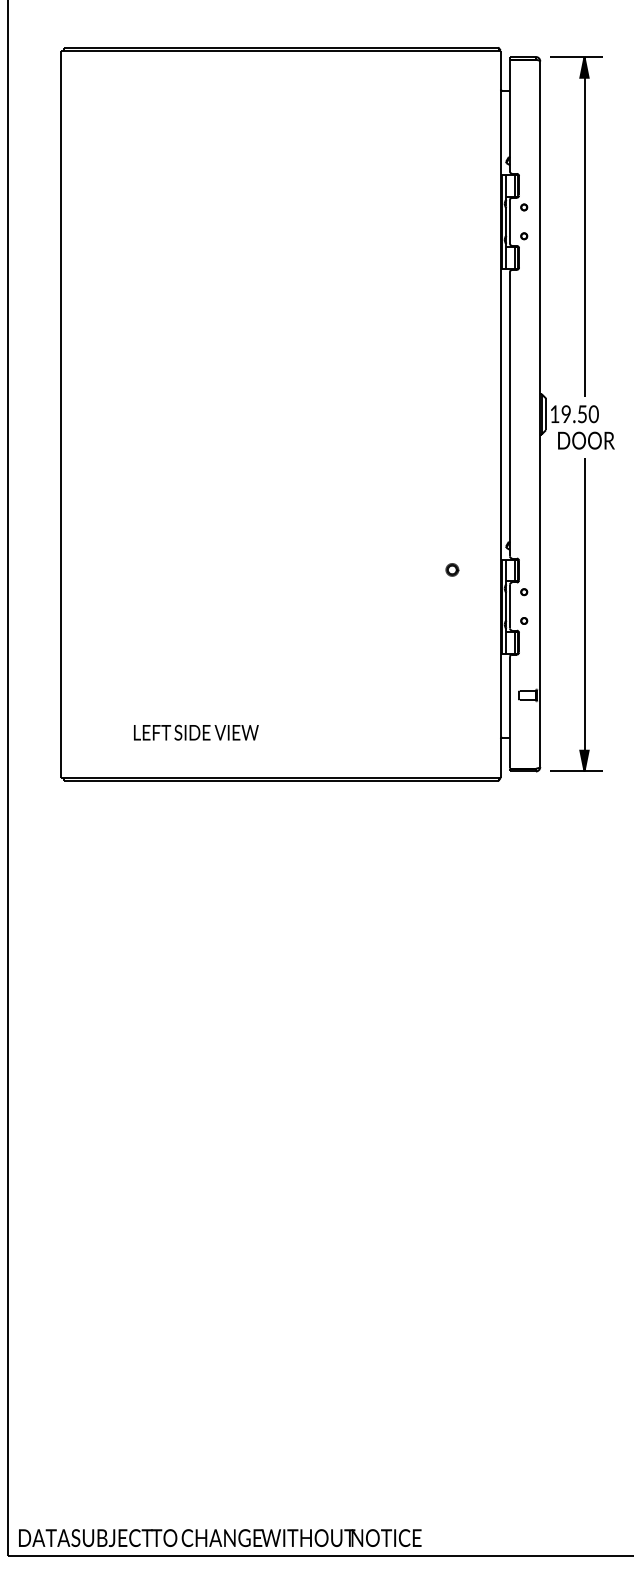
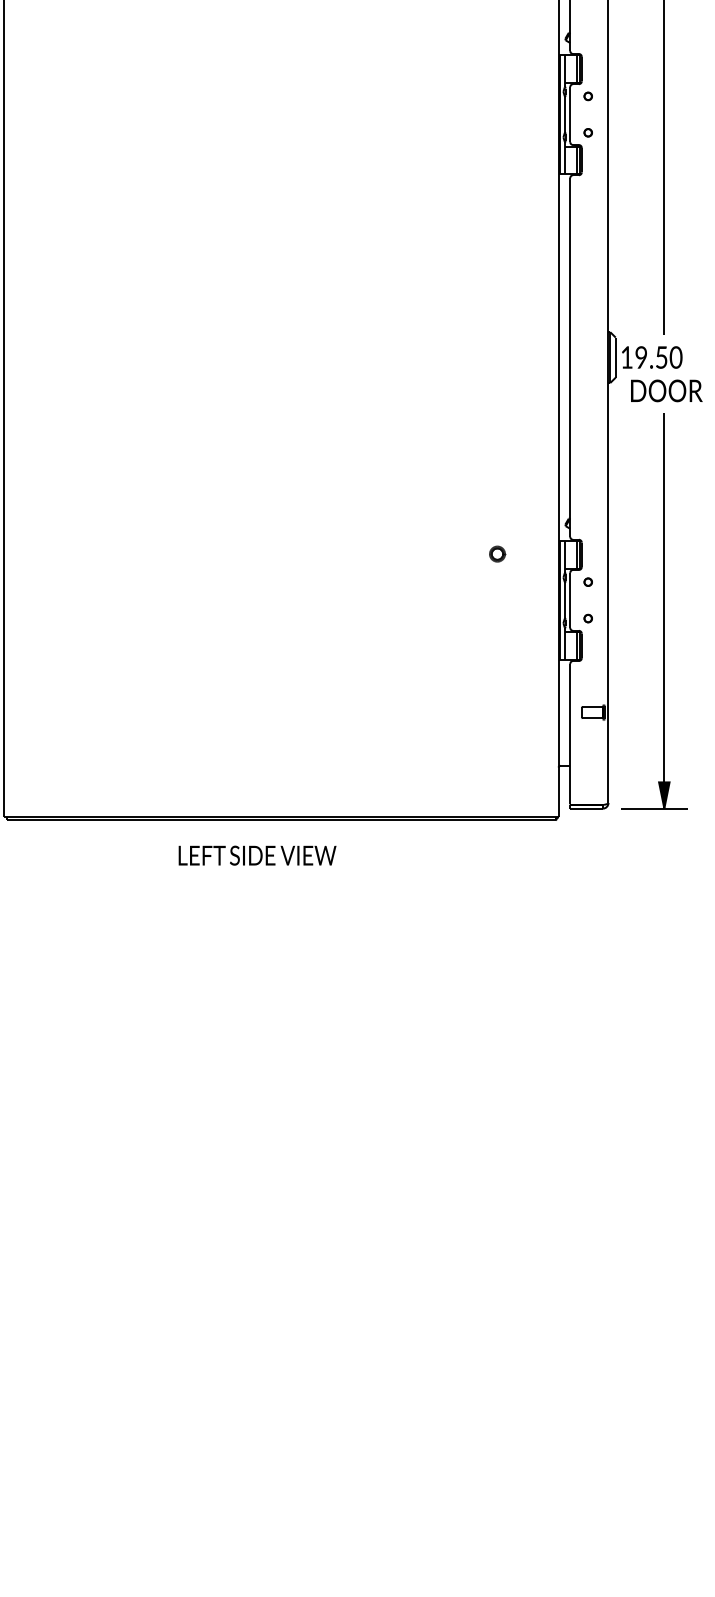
text: (196, 732) -> (257, 855), moved

